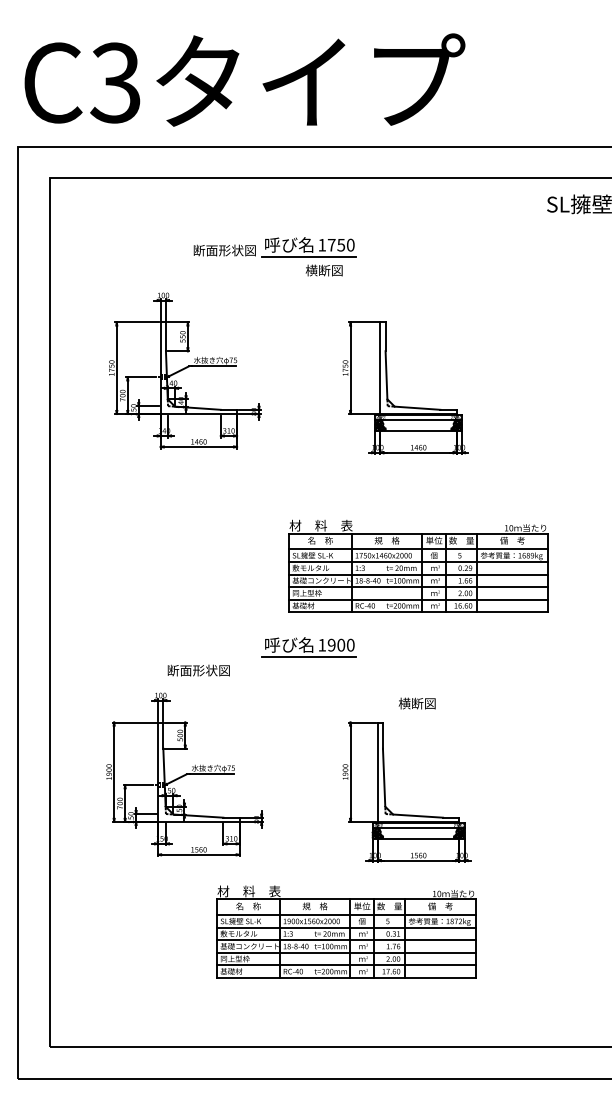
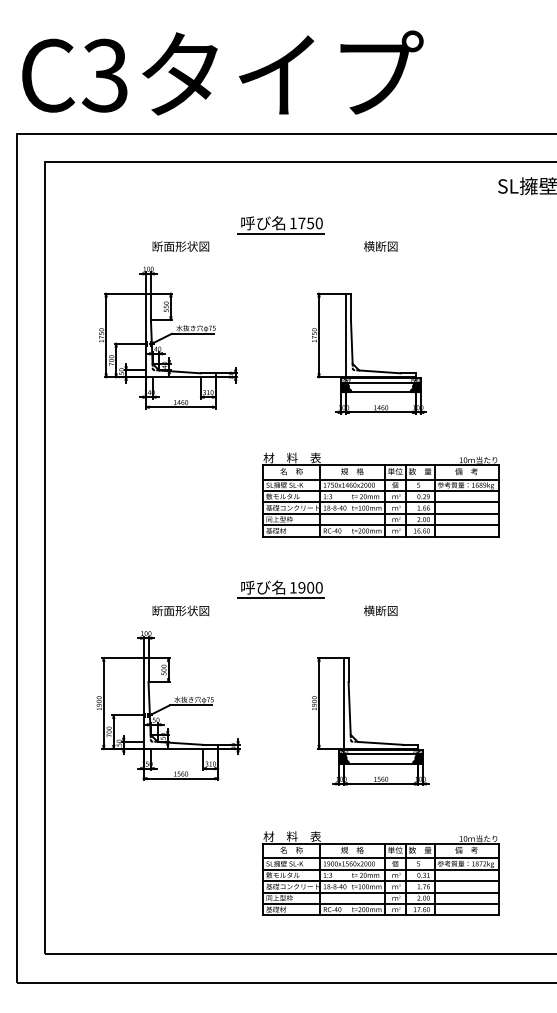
text: (224, 250) -> (180, 246), moved
text: (323, 270) -> (380, 246), moved
part: (418, 565) -> (380, 494), moved
text: (416, 703) -> (380, 610), moved
part: (346, 931) -> (380, 873), moved

